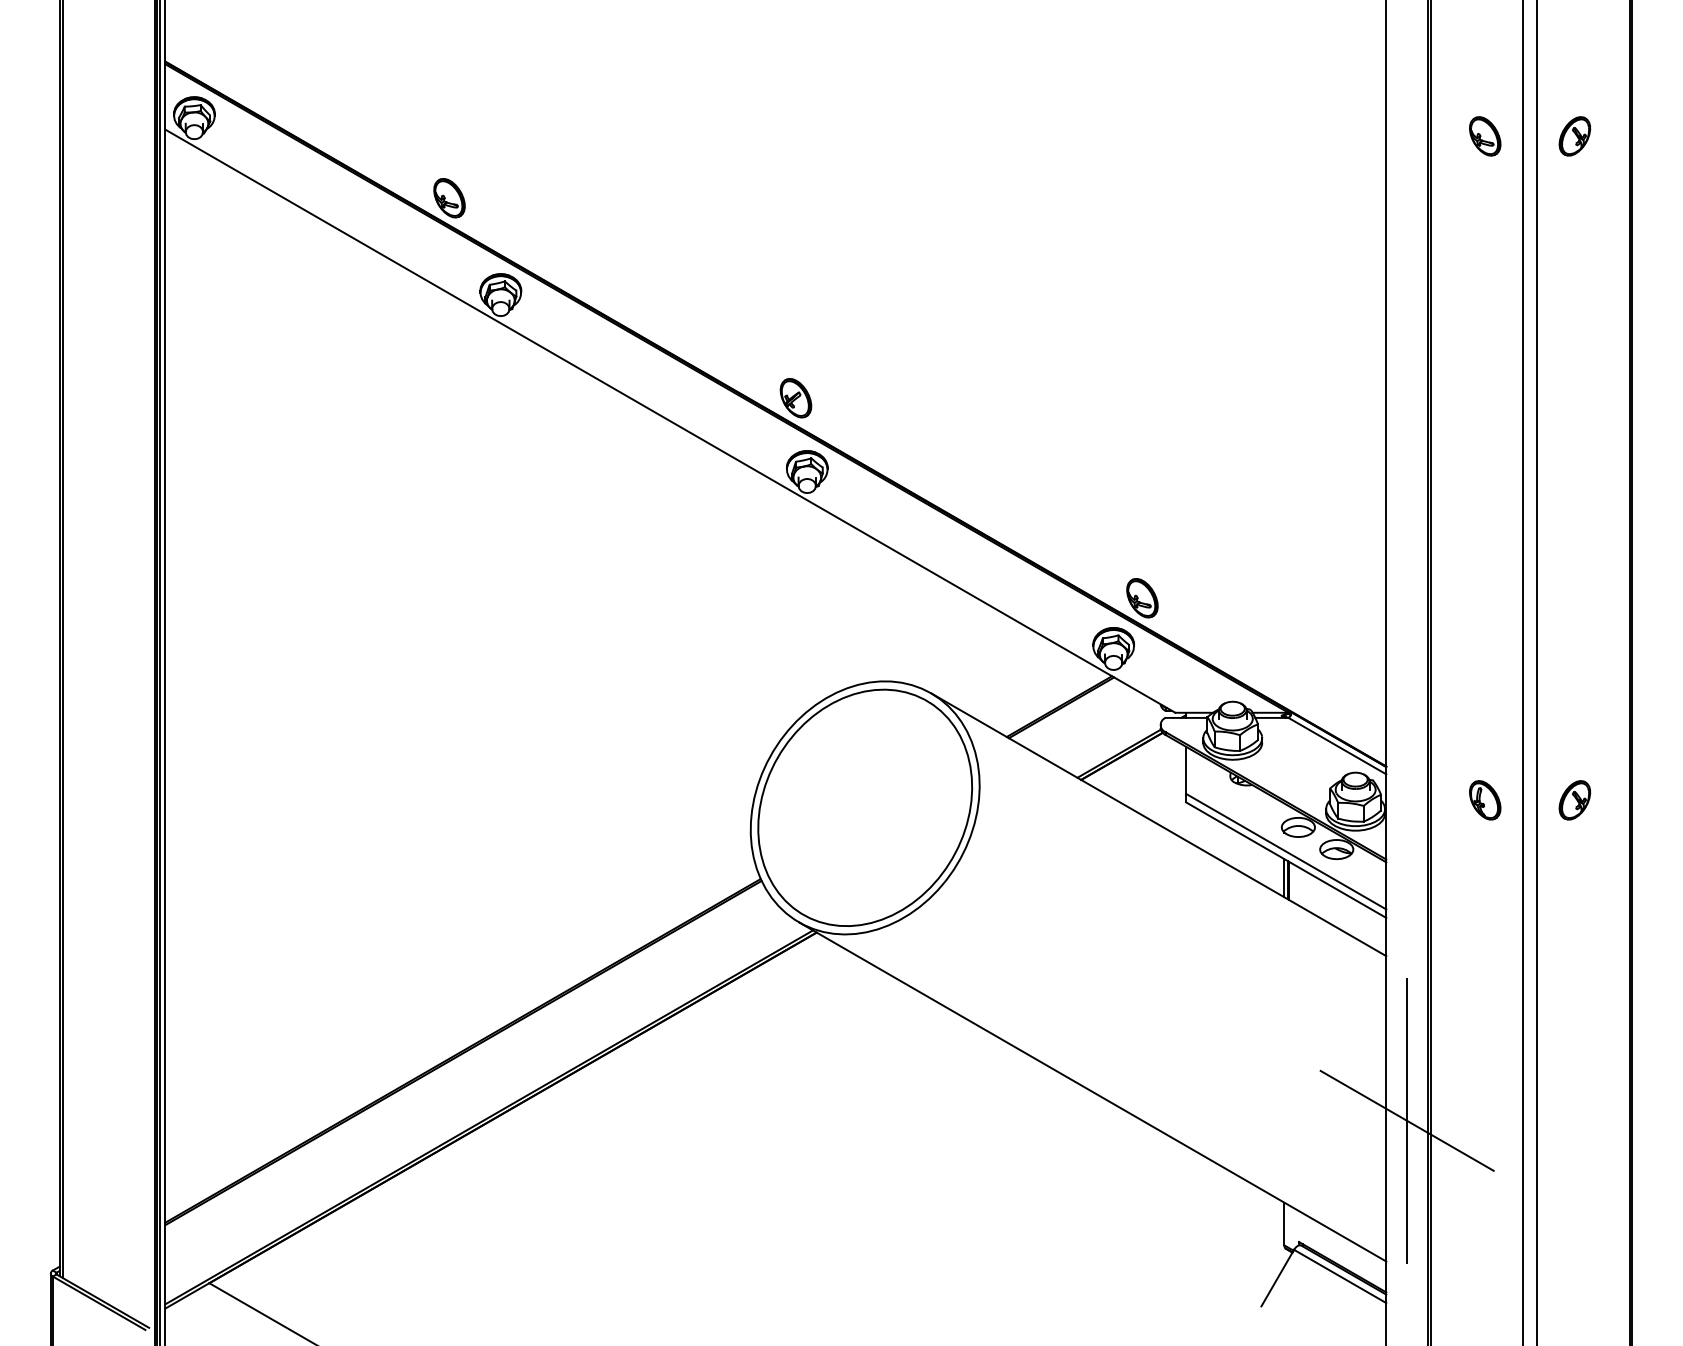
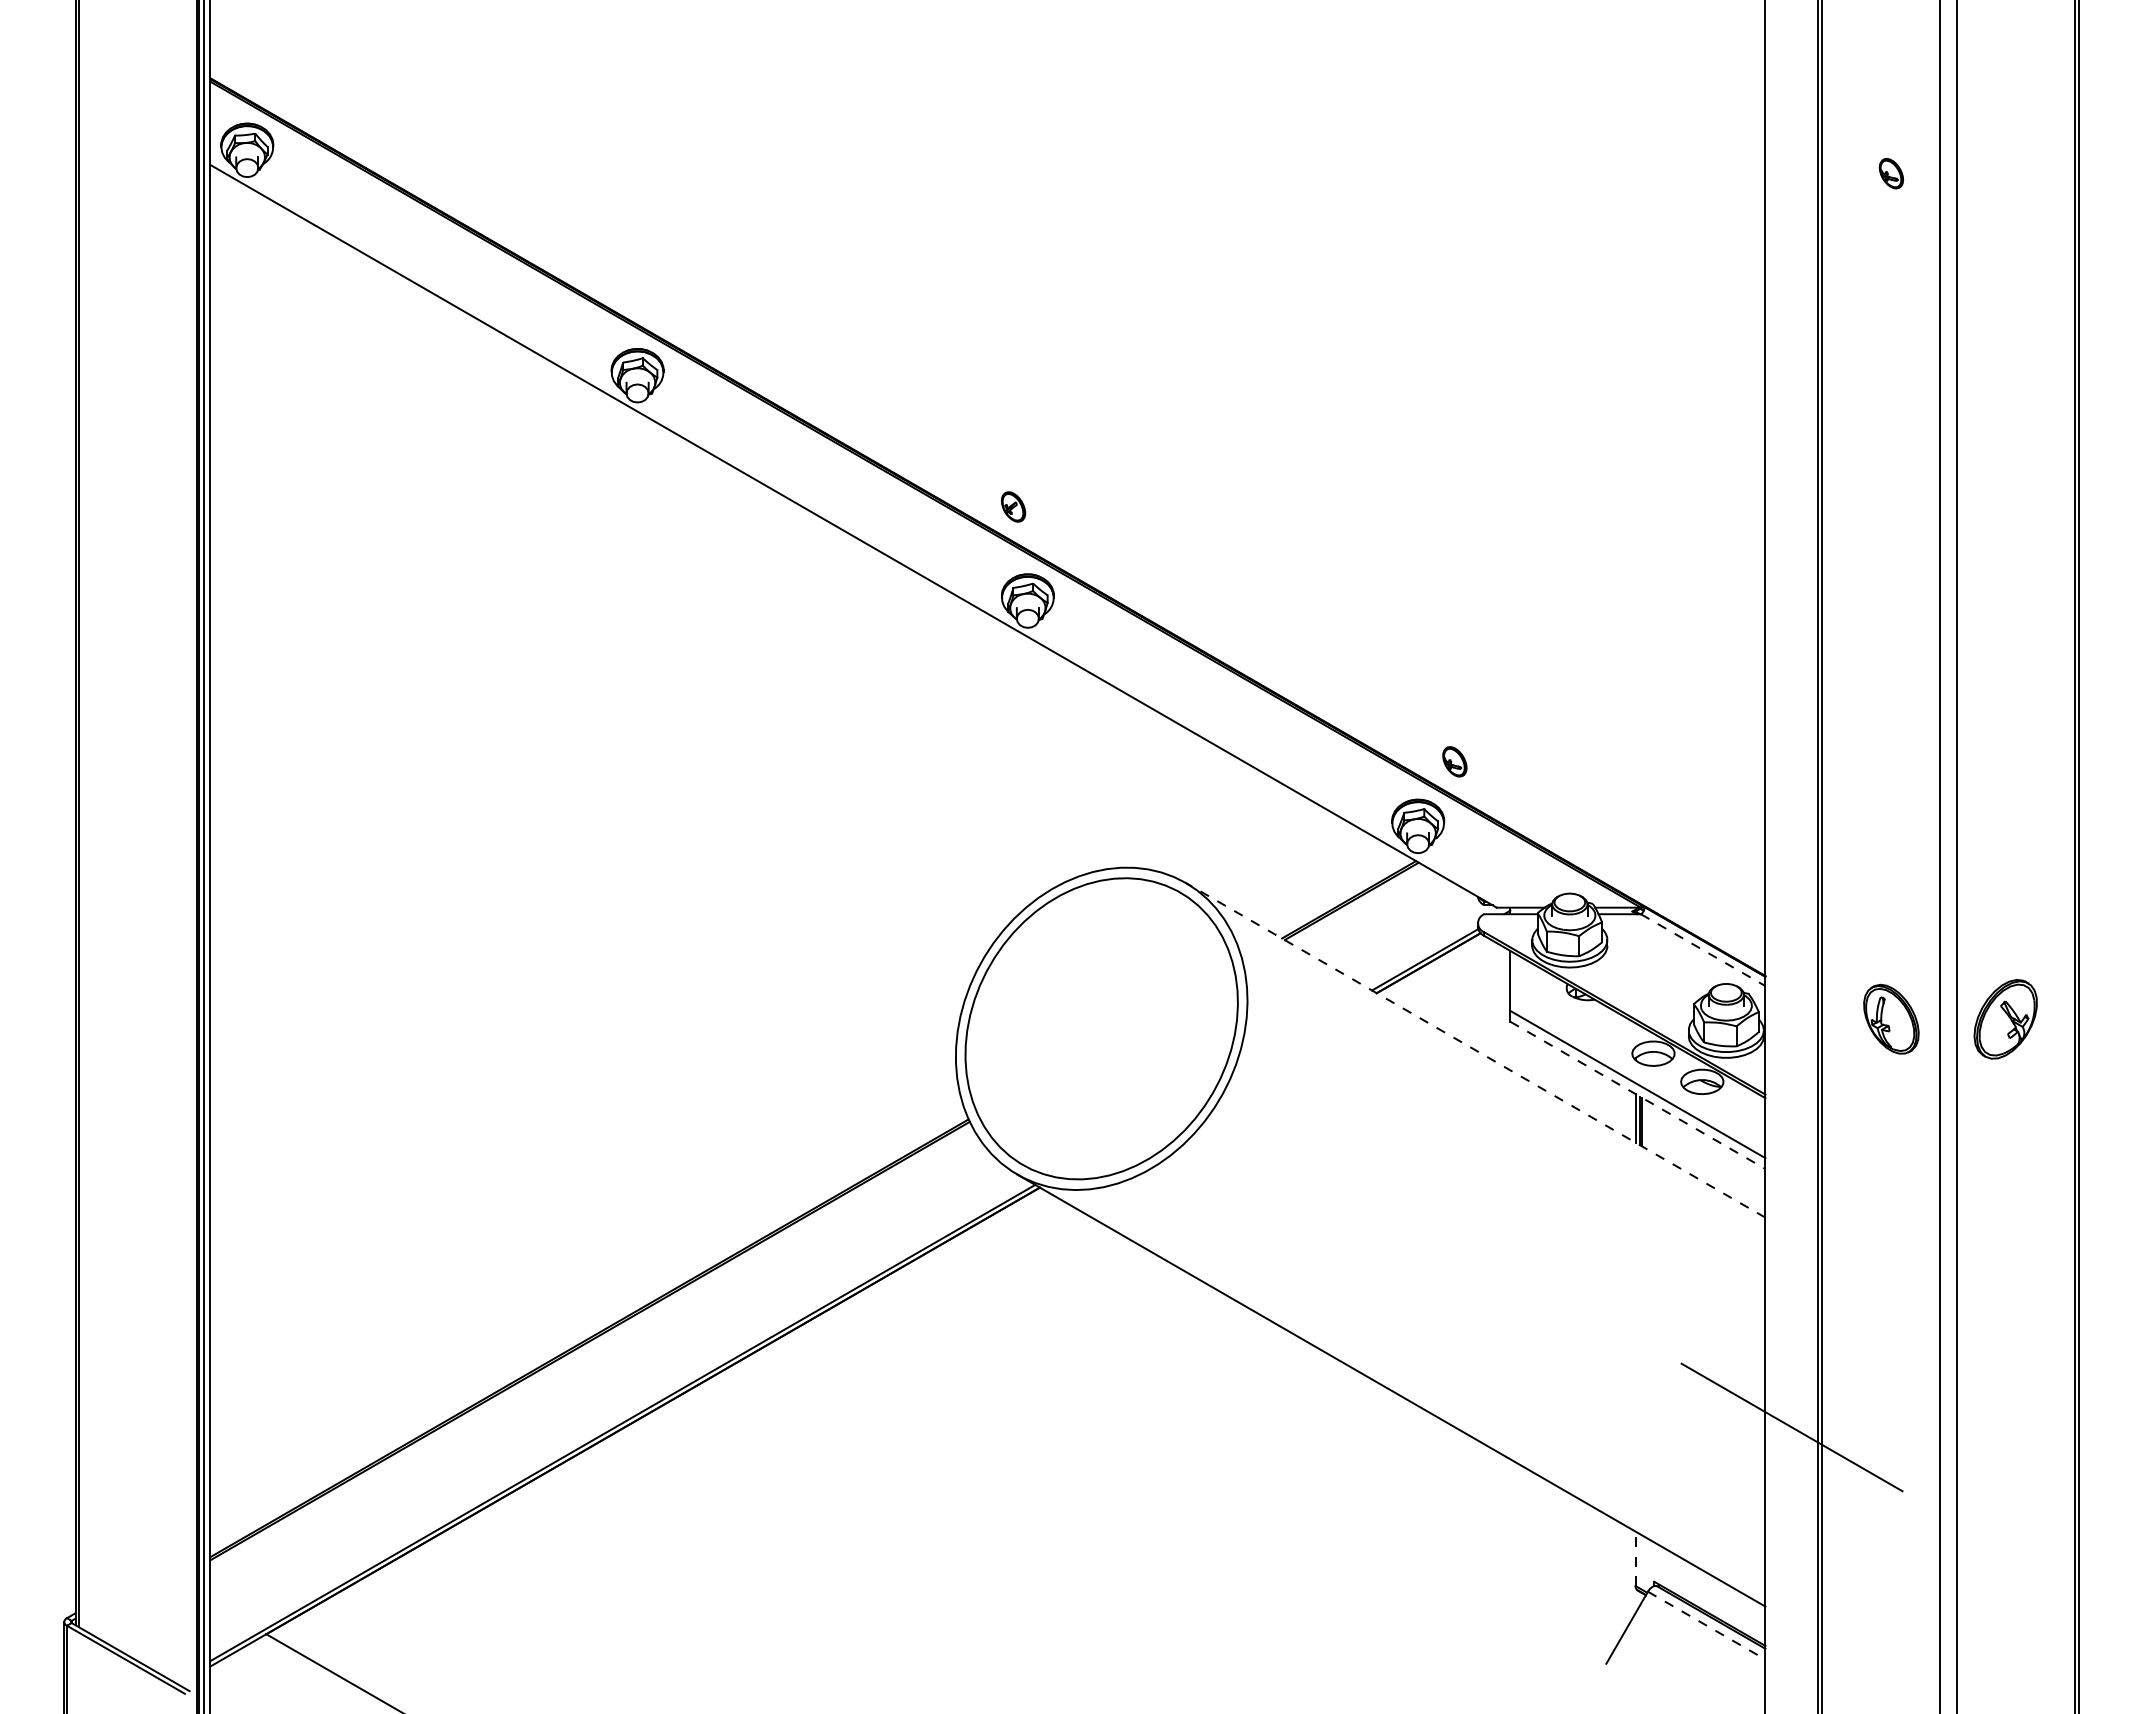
part: (1485, 136) -> (1891, 173), size x0.6
part: (1574, 136) -> (2005, 173), removed
part: (448, 197) -> (571, 251), removed
part: (795, 397) -> (1013, 506), size x0.6
part: (1142, 598) -> (1454, 761), size x0.6
line: (1337, 746) -> (1703, 950), solid -> dashed
part: (1485, 799) -> (1891, 1018), size x1.4
part: (1574, 799) -> (2005, 1018), size x1.6
line: (1158, 824) -> (1475, 1050), solid -> dashed
line: (1286, 860) -> (1638, 1095), solid -> dashed
line: (1407, 1120) -> (1792, 1427), removed
line: (1284, 1223) -> (1635, 1558), solid -> dashed
line: (1340, 1276) -> (1706, 1625), solid -> dashed

